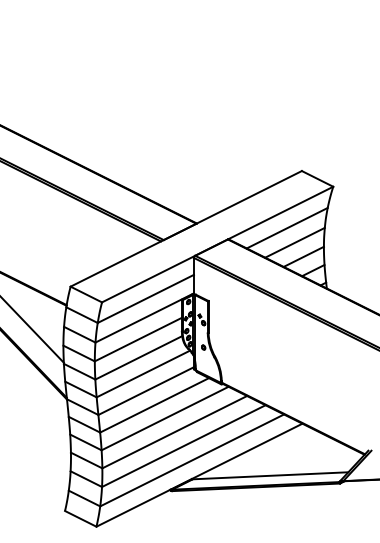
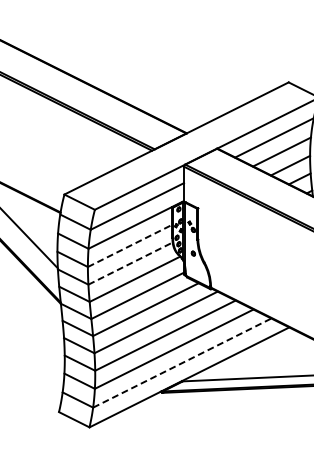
line: (138, 339) -> (130, 245), solid -> dashed
line: (138, 357) -> (130, 263), solid -> dashed
line: (192, 460) -> (182, 363), solid -> dashed

